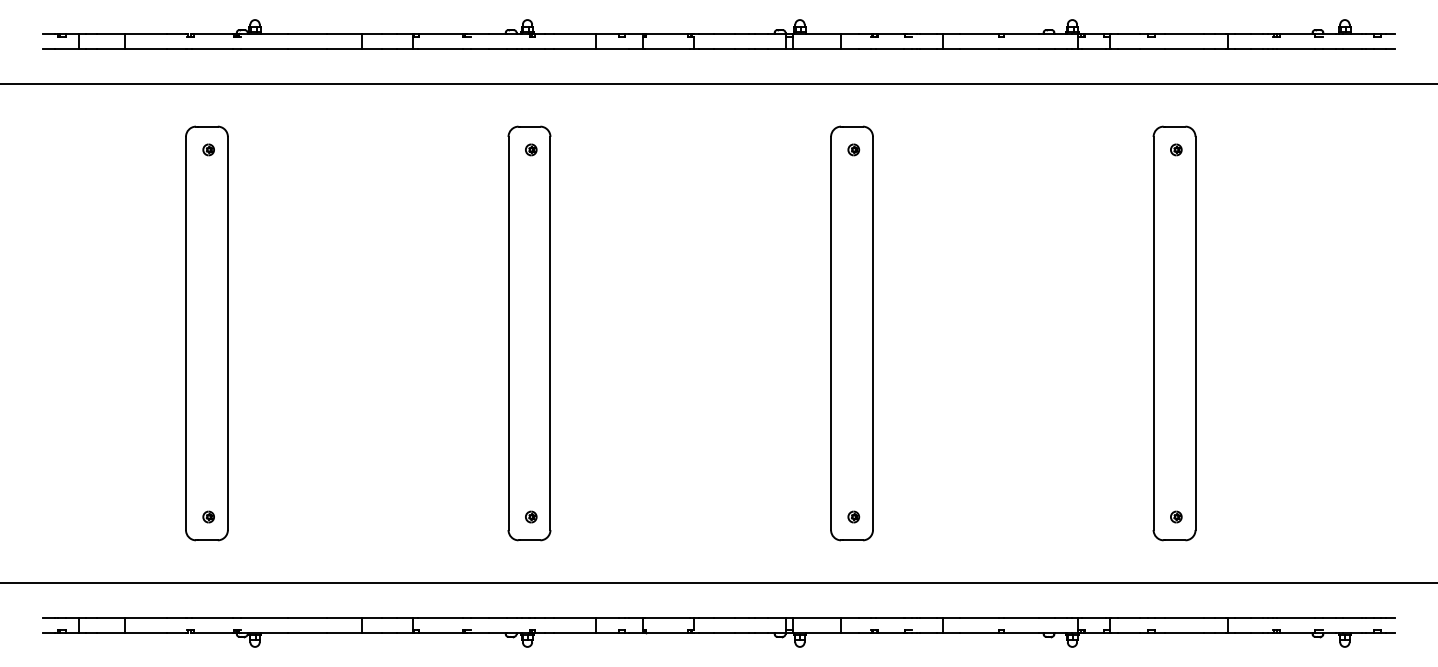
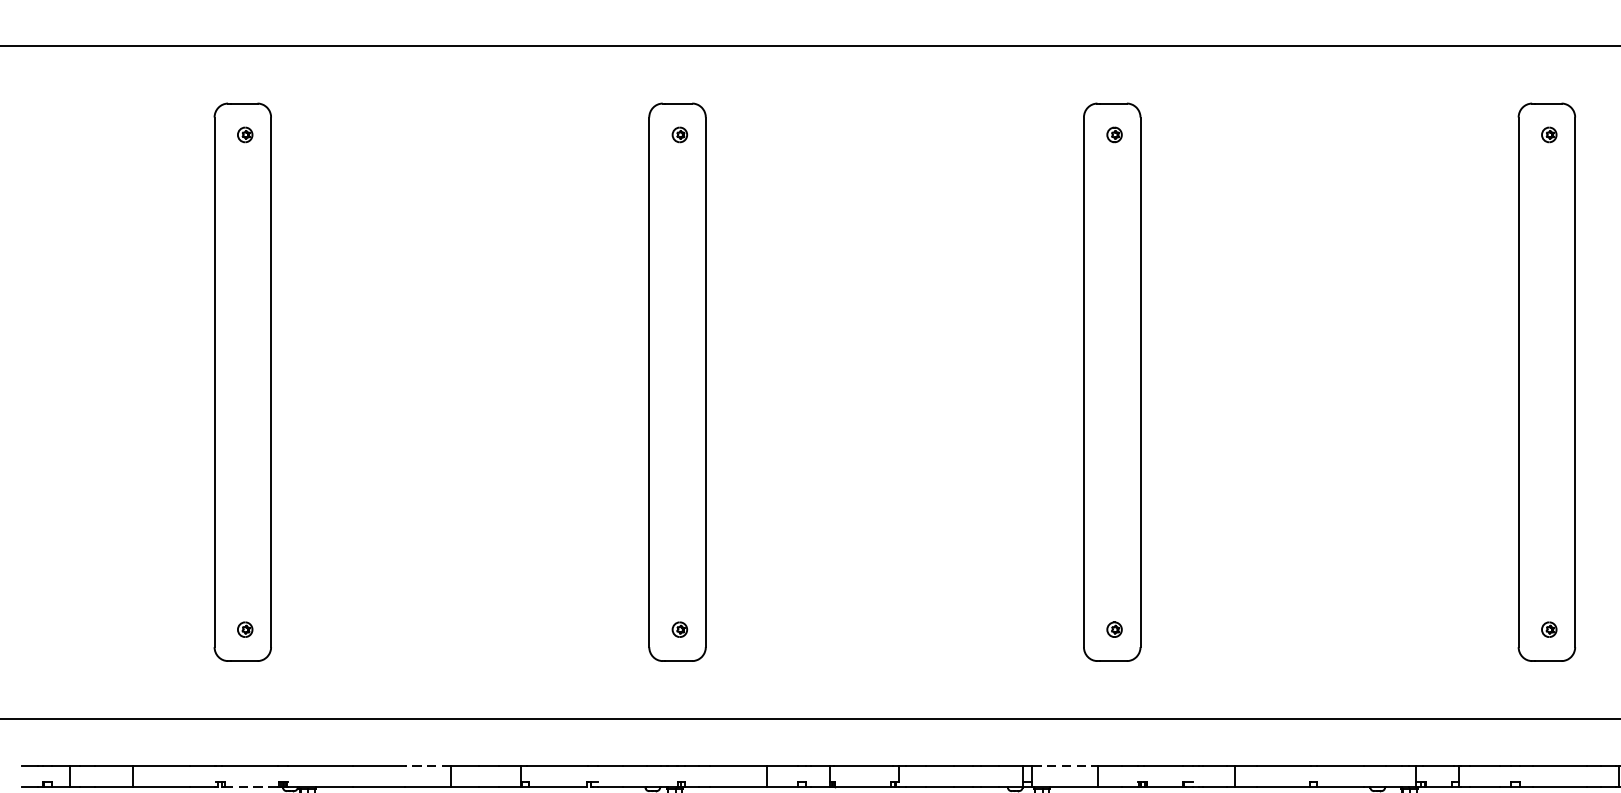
line: (343, 617) -> (426, 765), solid -> dashed
line: (817, 617) -> (1065, 765), solid -> dashed
line: (212, 633) -> (250, 786), solid -> dashed

